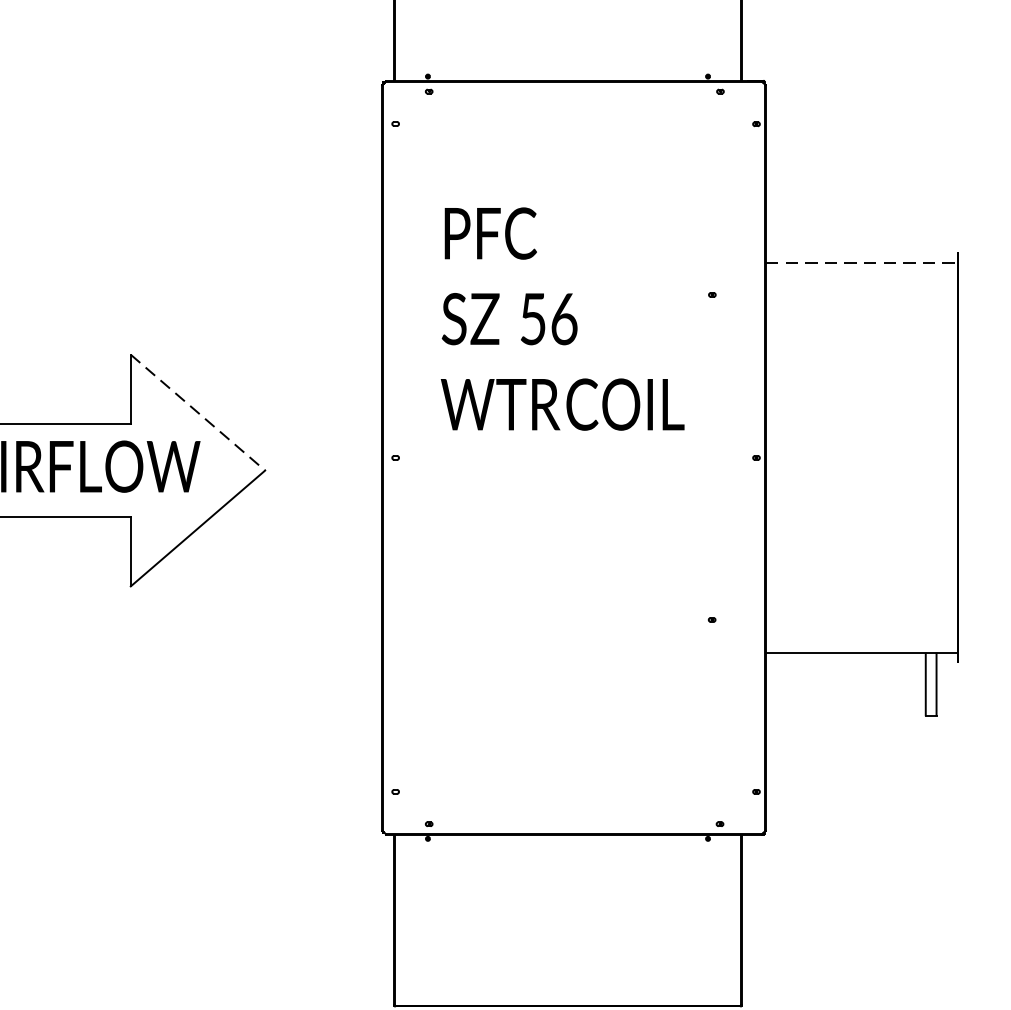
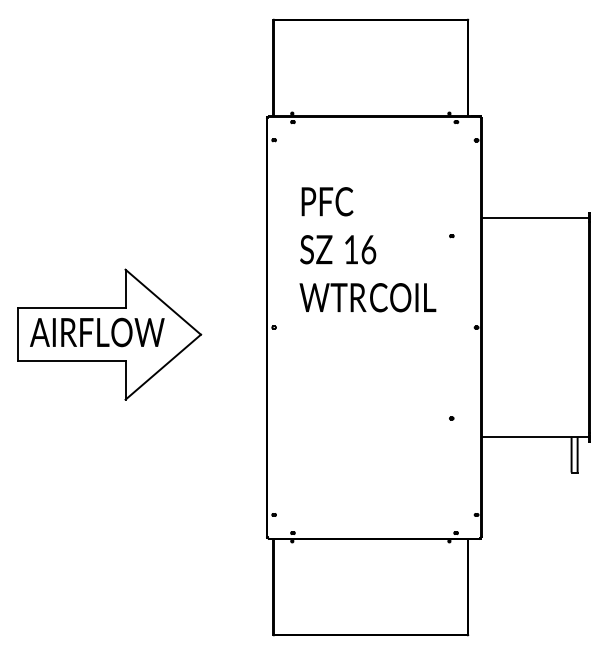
line: (861, 263) -> (535, 218), dashed -> solid
text: (531, 318) -> (350, 249), 56 -> 16
line: (198, 413) -> (163, 302), dashed -> solid

